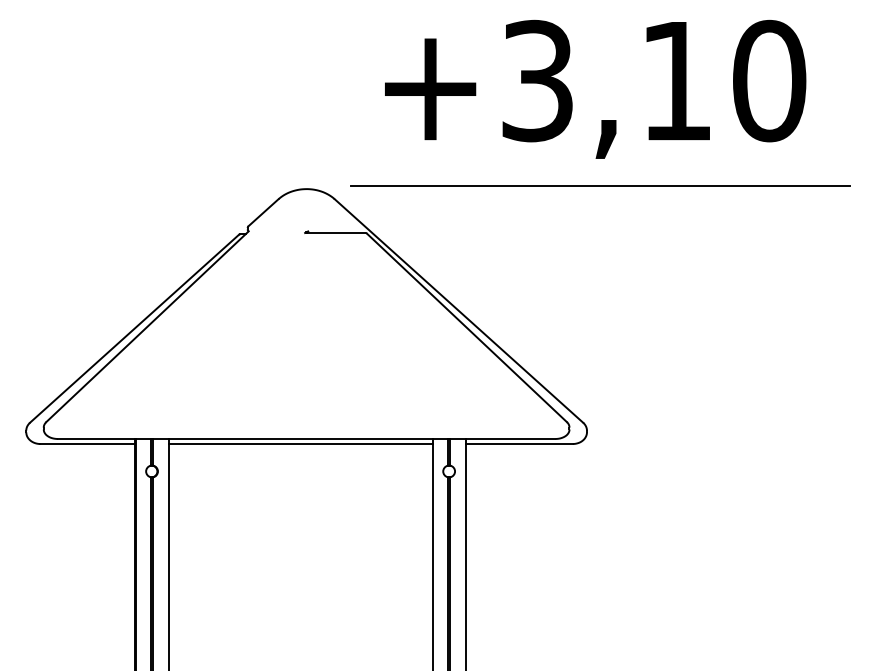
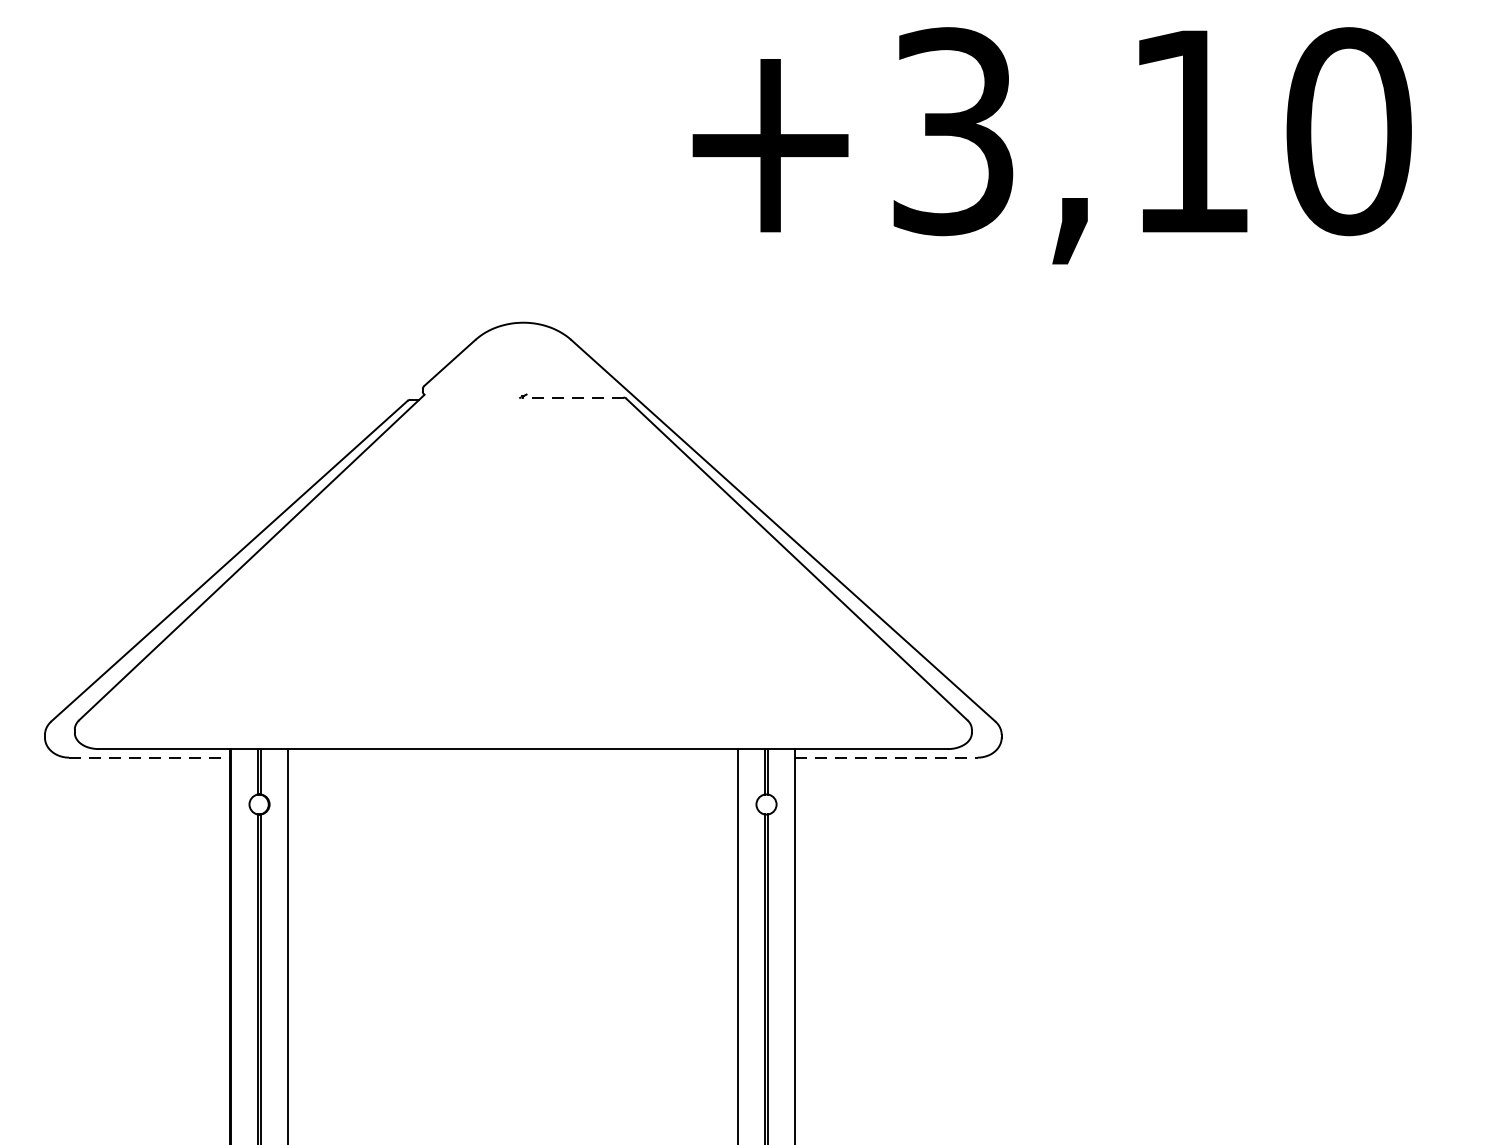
text: (595, 88) -> (1052, 144), moved
line: (599, 185) -> (1023, 316), removed
line: (335, 232) -> (572, 396), solid -> dashed
line: (88, 443) -> (151, 756), solid -> dashed
line: (300, 443) -> (512, 756), removed
line: (519, 443) -> (886, 756), solid -> dashed

